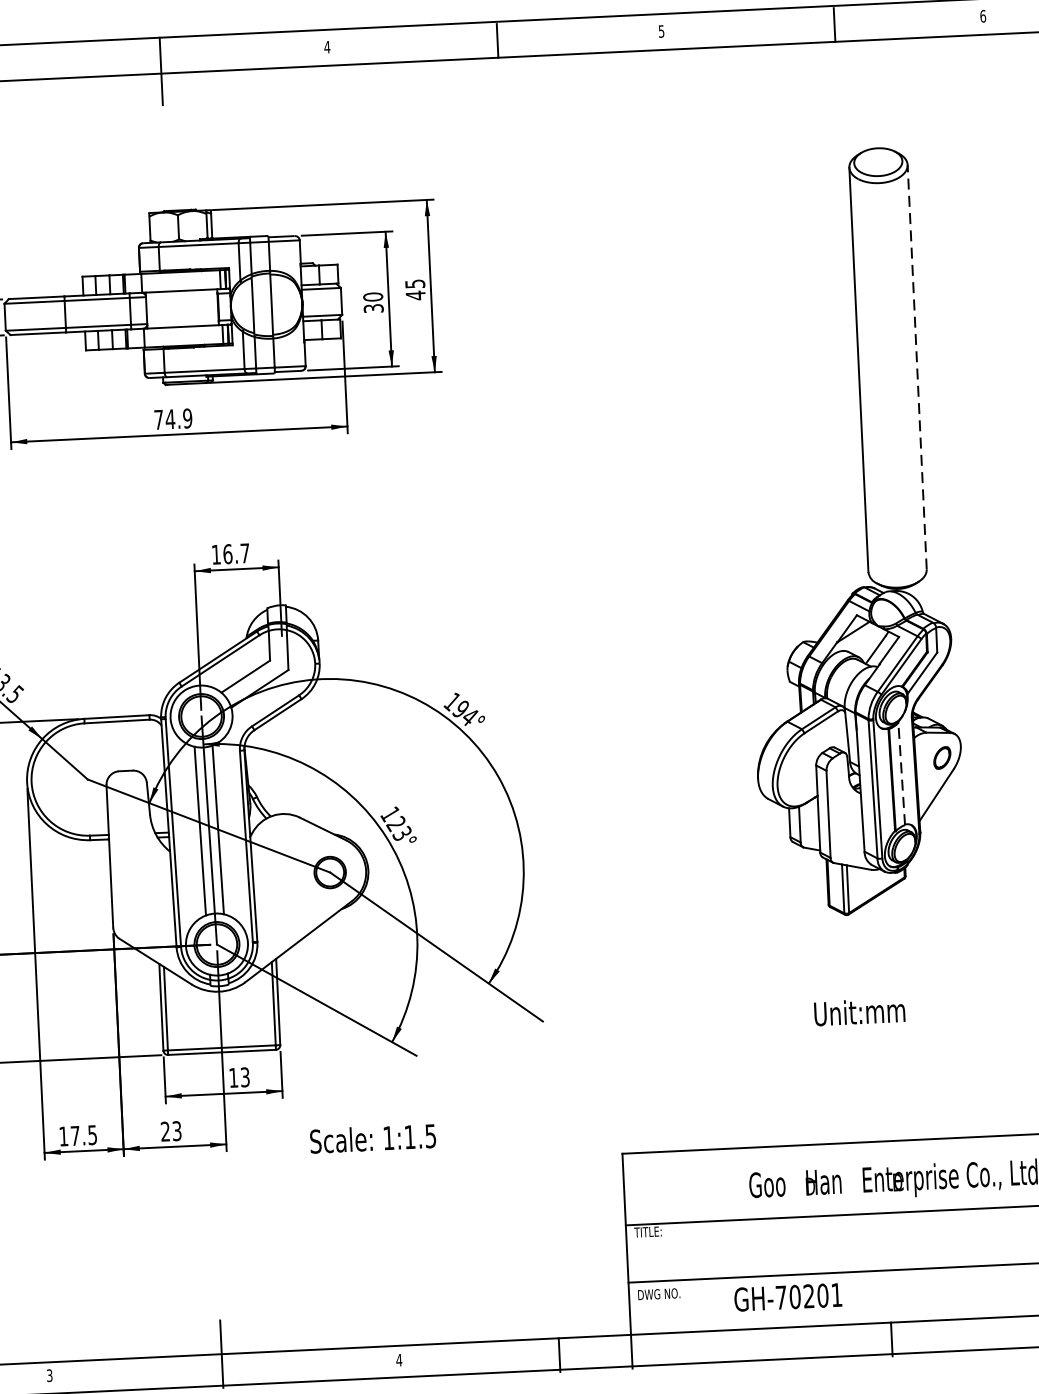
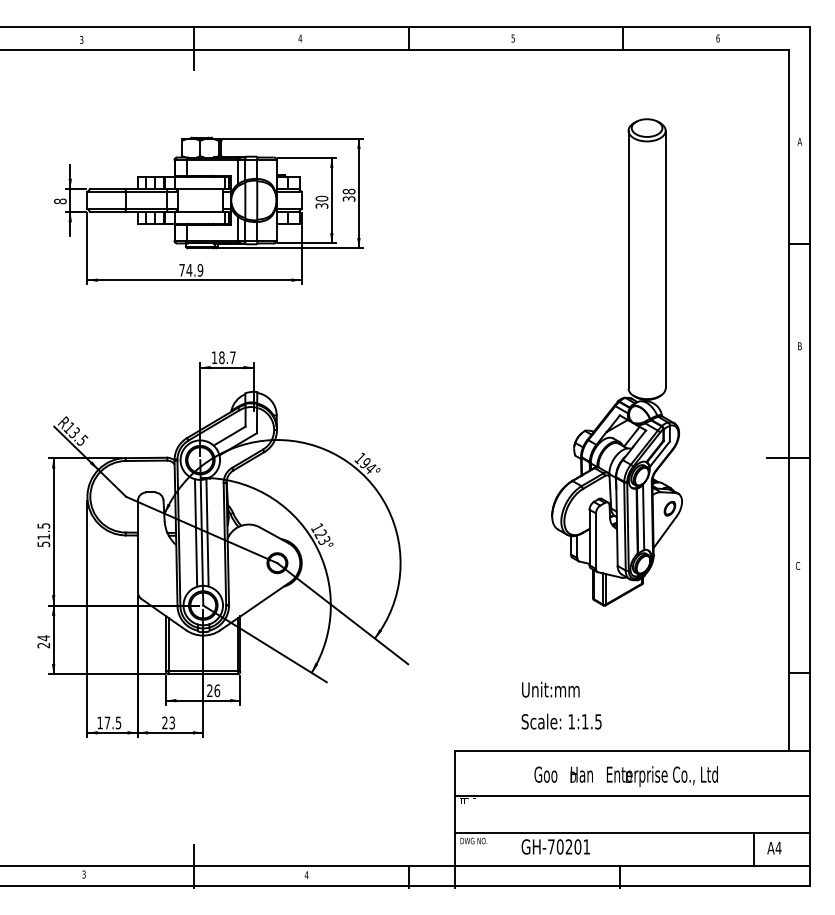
text: (414, 290) -> (348, 195), 45 -> 38
line: (916, 367) -> (665, 259), dashed -> solid
text: (227, 553) -> (221, 357), 16.7 -> 18.7
line: (901, 773) -> (643, 517), dashed -> solid
text: (859, 1011) -> (550, 689), moved
text: (239, 1077) -> (213, 690), 13 -> 26
text: (372, 1138) -> (561, 721), moved

